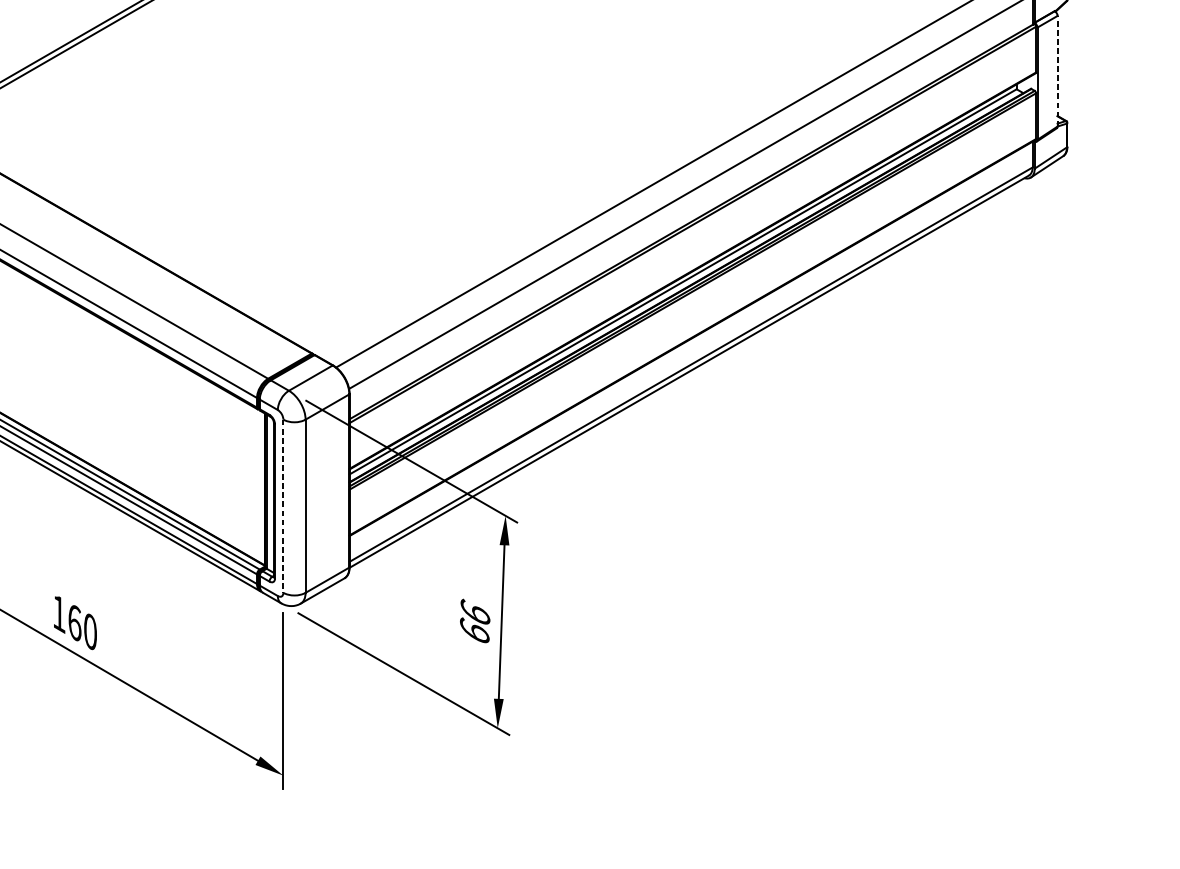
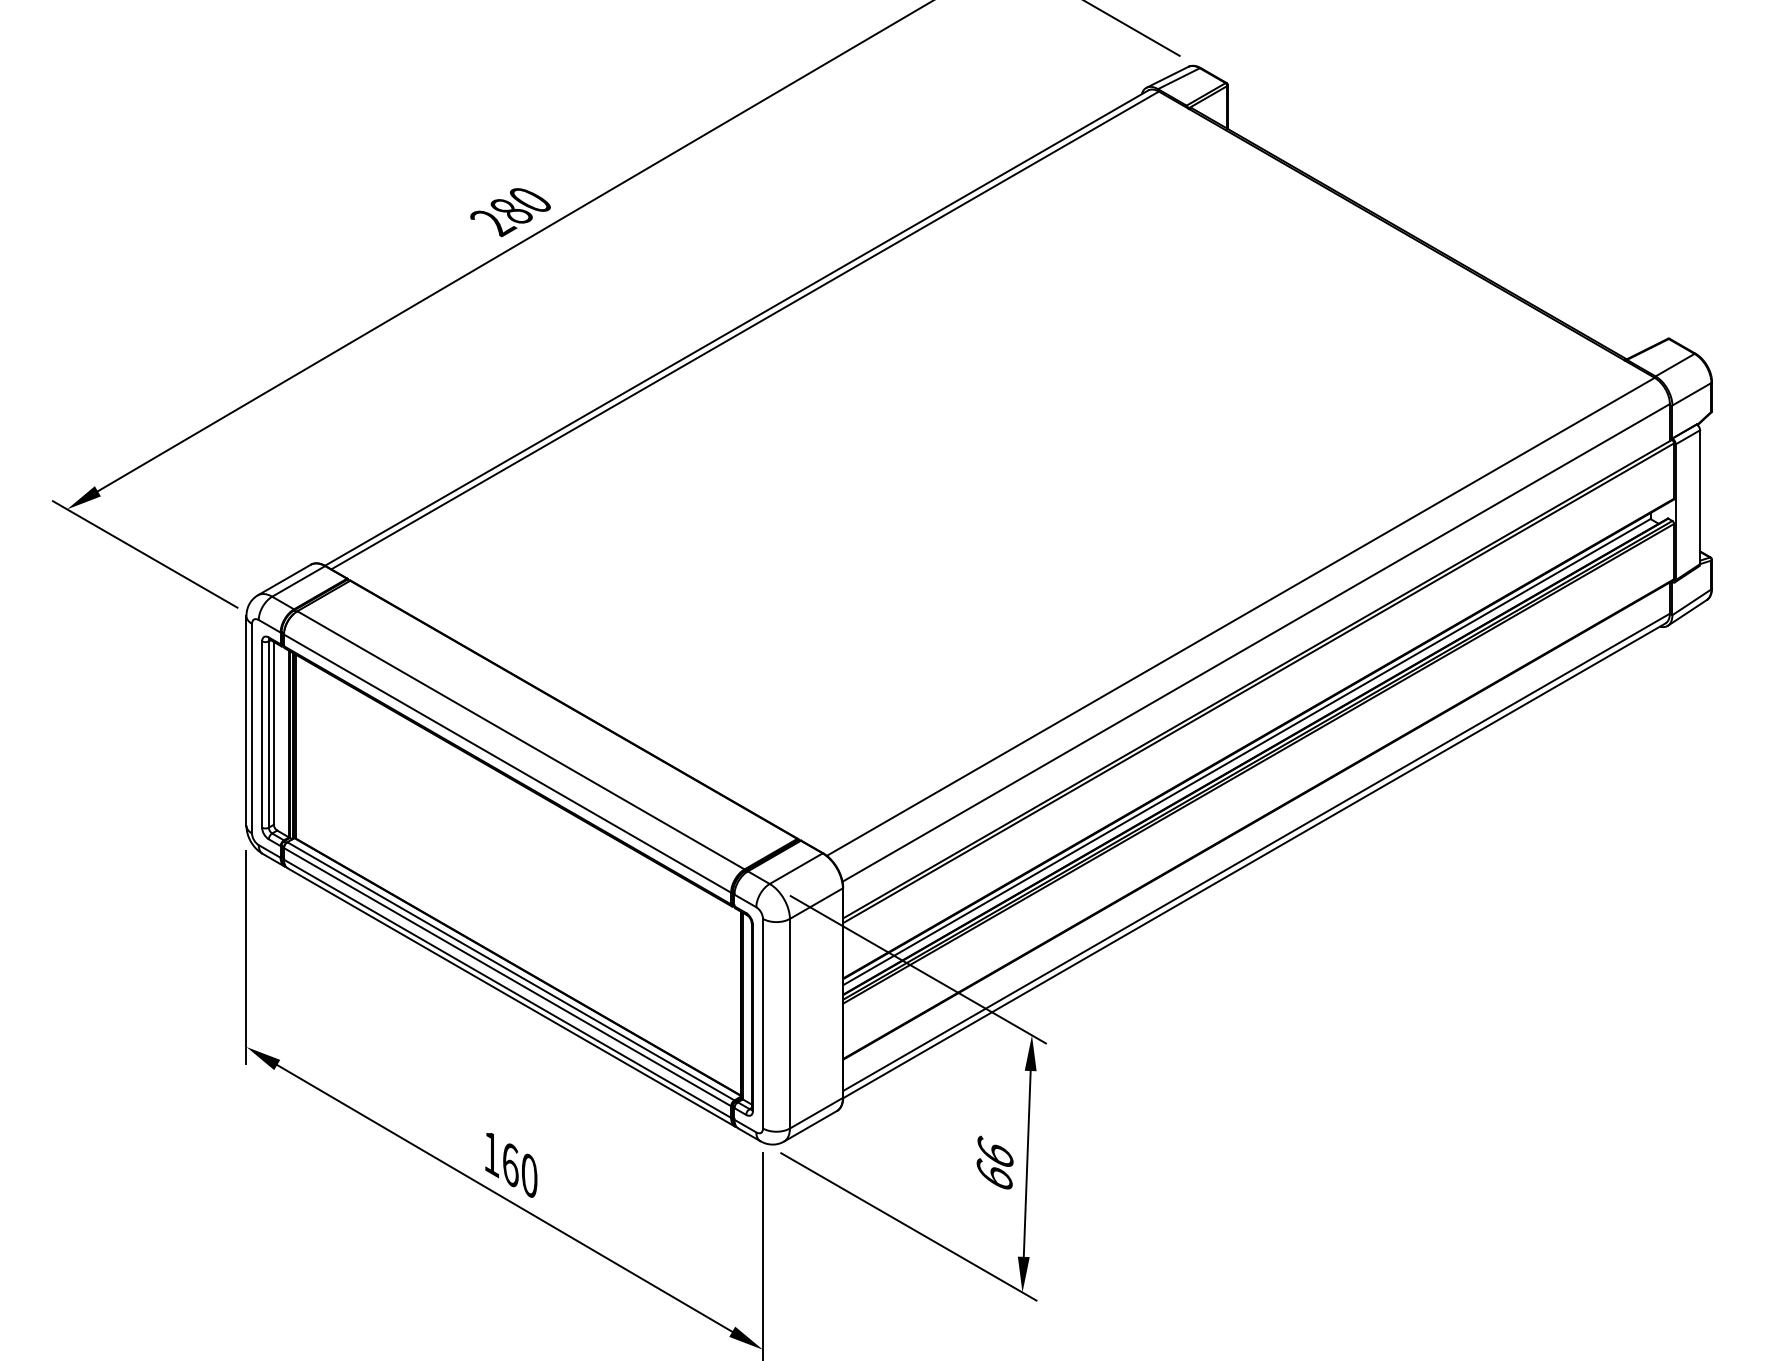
line: (1057, 71) -> (1700, 497), dashed -> solid
line: (283, 506) -> (763, 1023), dashed -> solid

